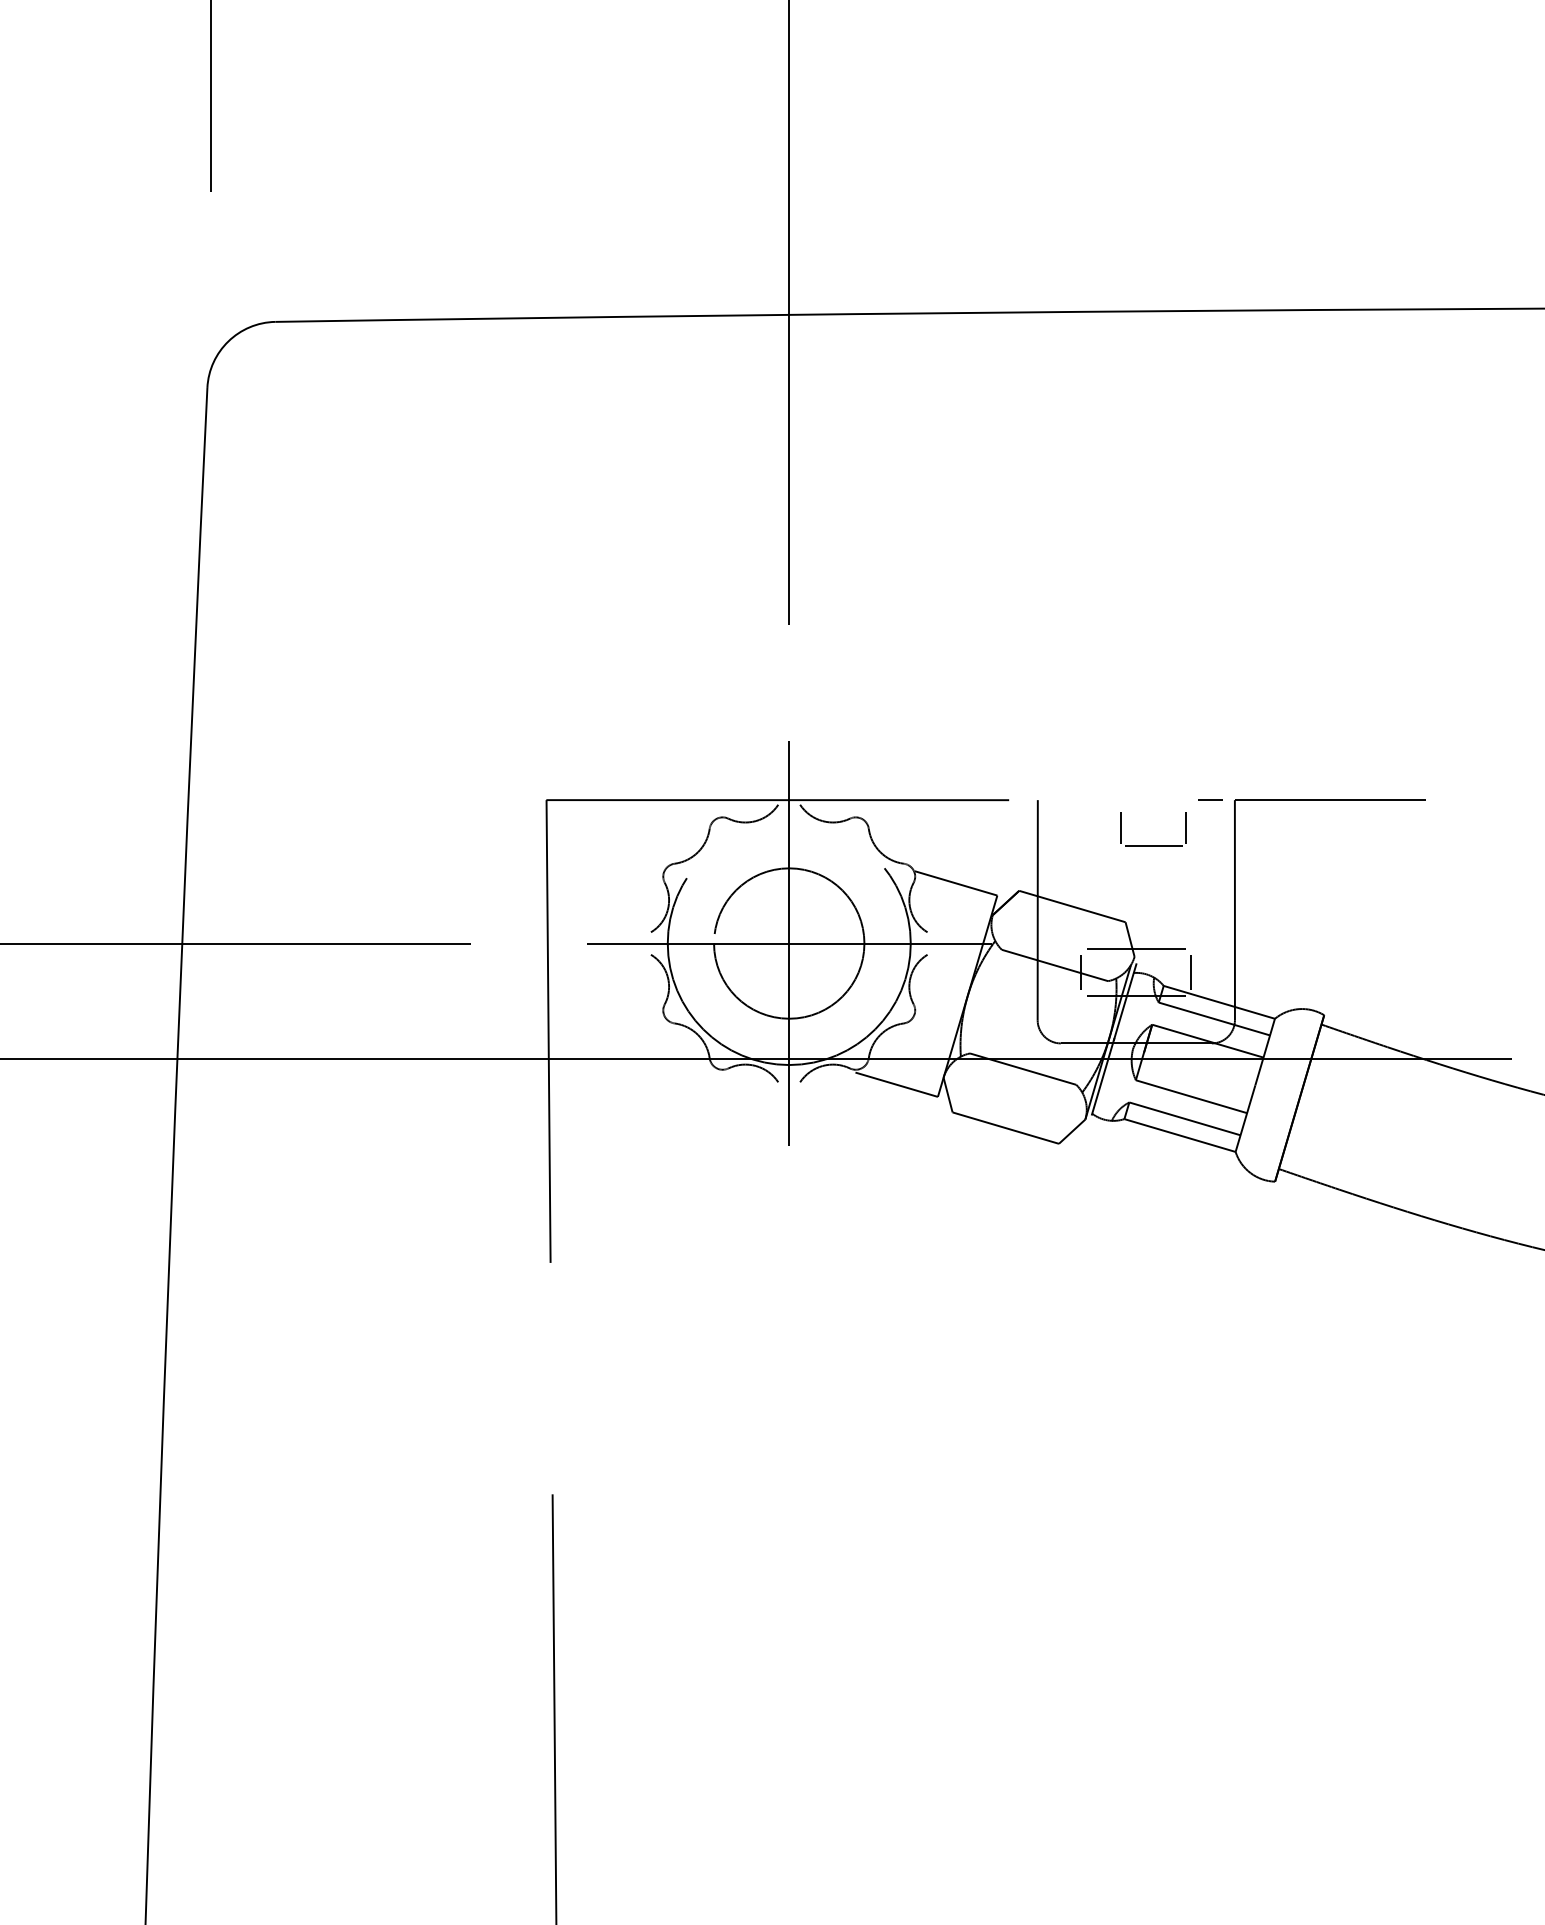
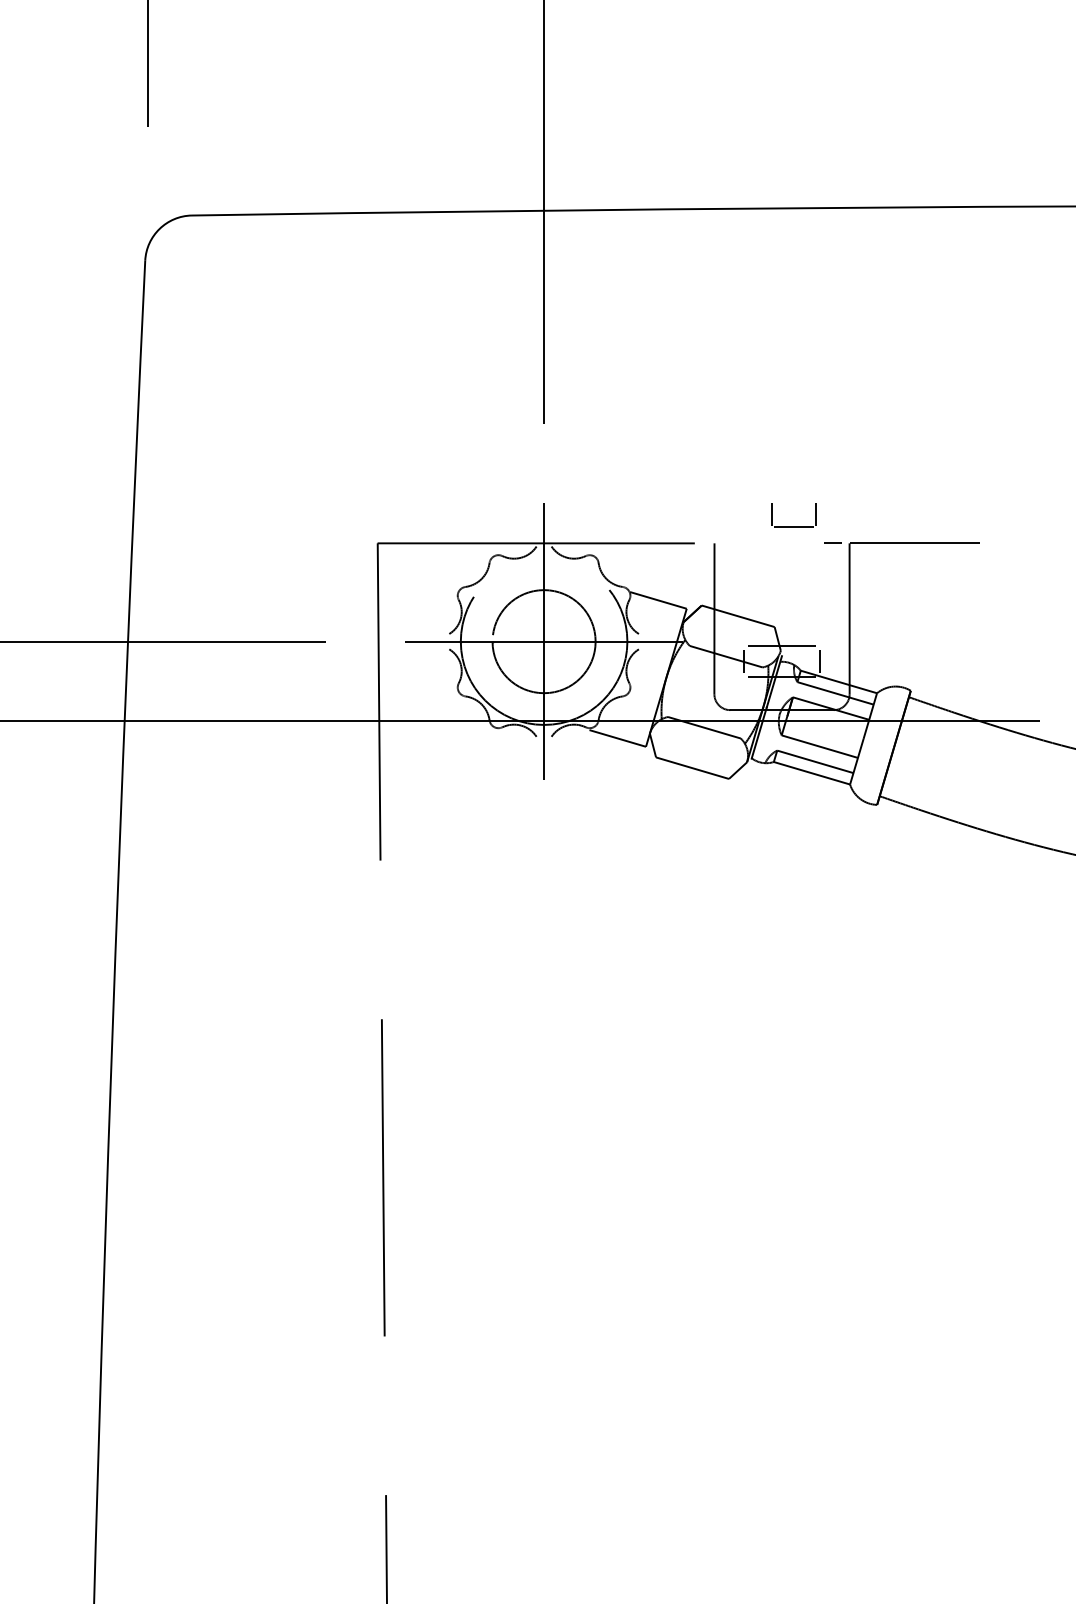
part: (1153, 845) -> (793, 526), moved

